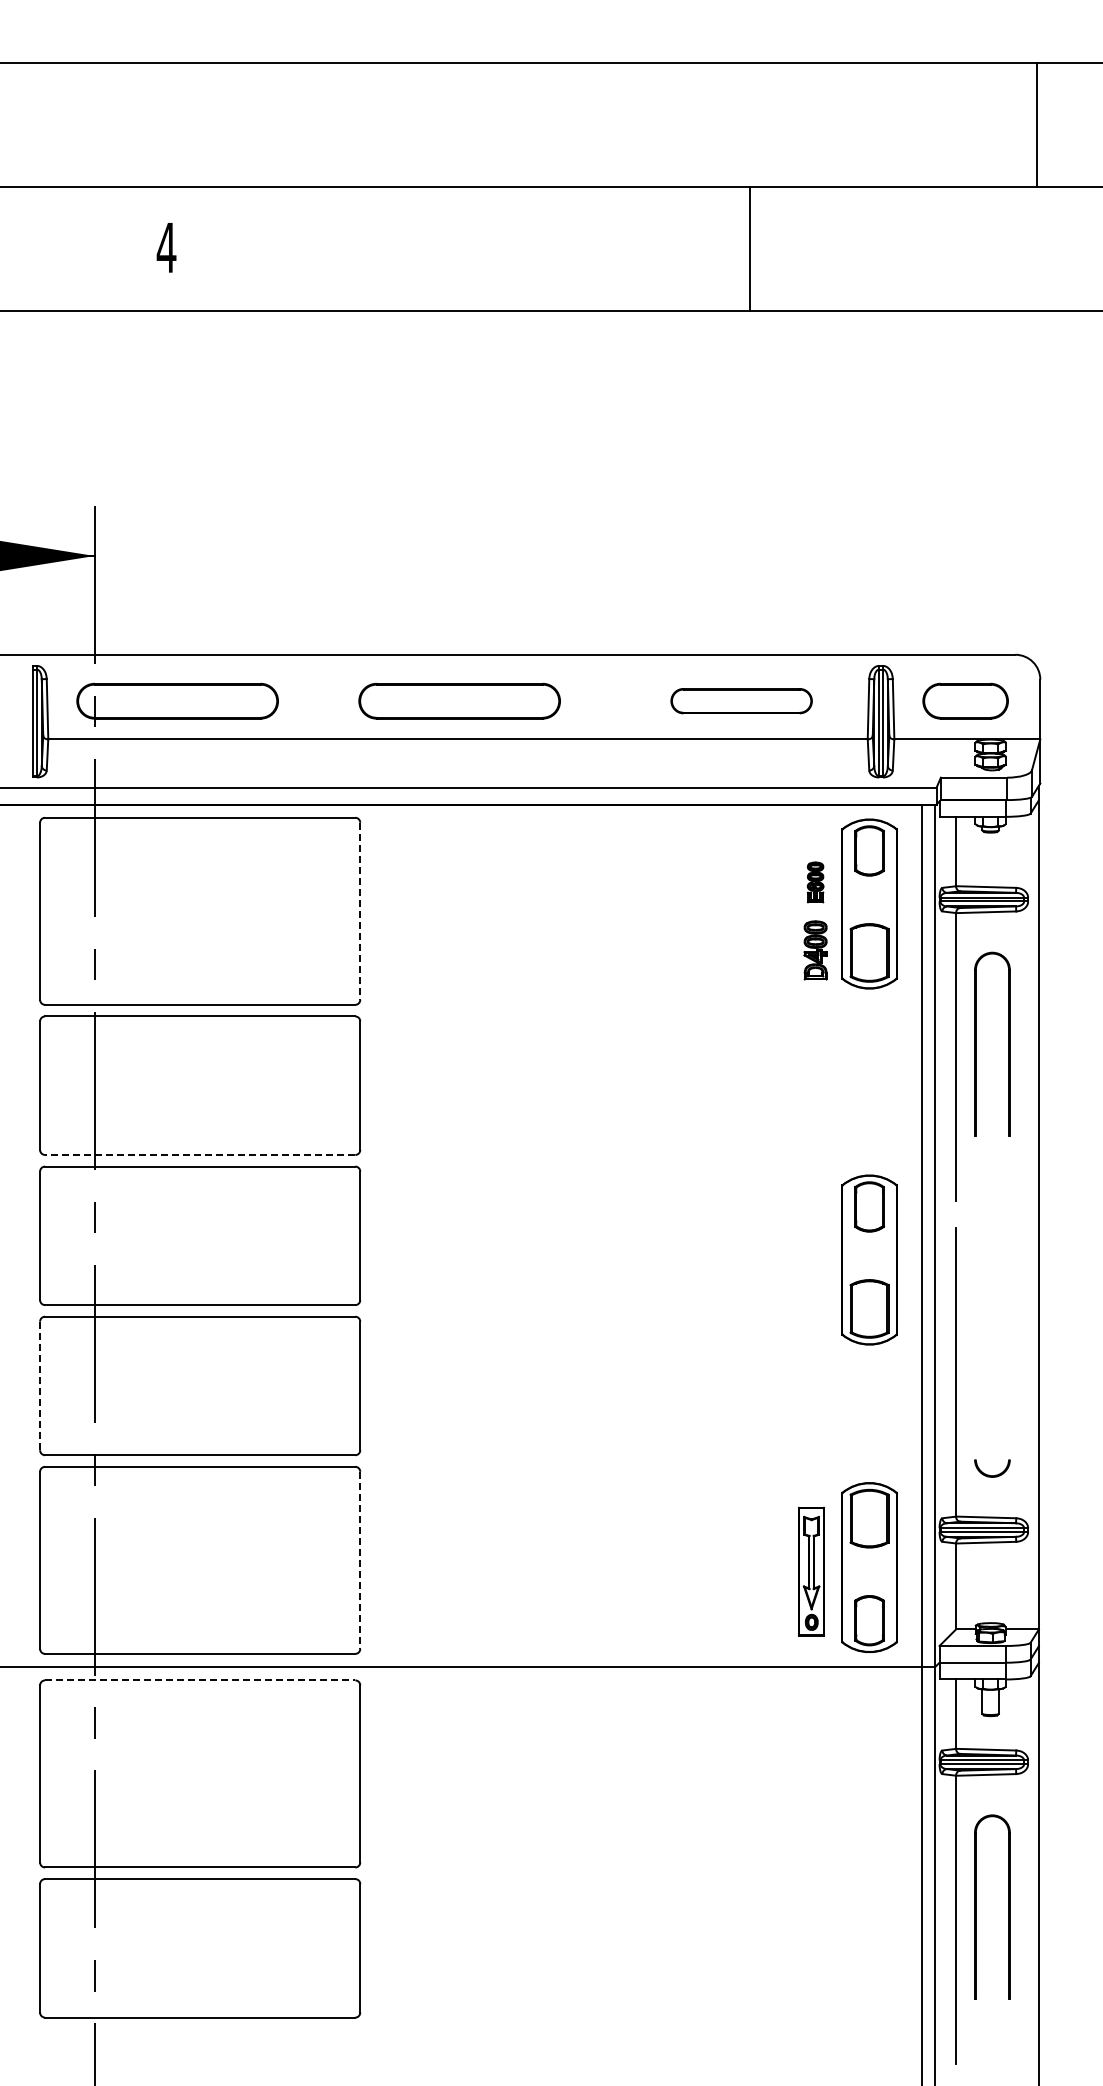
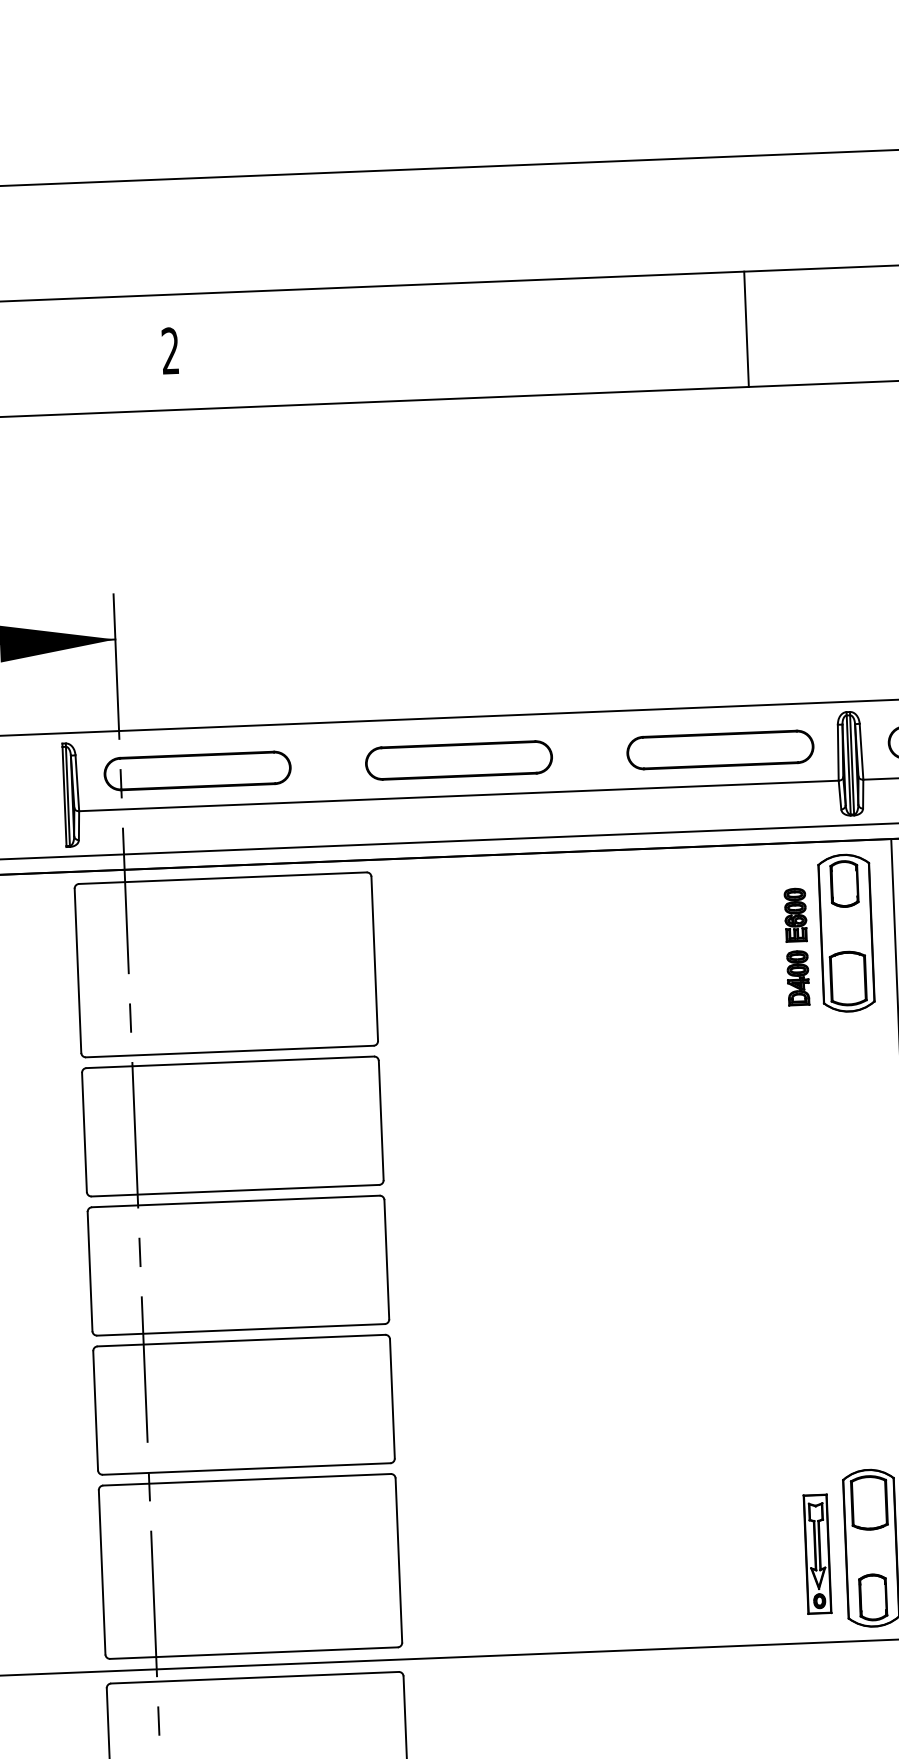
text: (166, 247) -> (170, 350), 4 -> 2
line: (750, 248) -> (746, 328), moved
part: (741, 700) -> (720, 749), size x1.43
part: (815, 882) -> (795, 915), size x1.43
line: (360, 911) -> (374, 959), dashed -> solid
line: (199, 1154) -> (234, 1190), dashed -> solid
part: (869, 1259) -> (859, 1262), removed
line: (40, 1385) -> (96, 1410), dashed -> solid
line: (360, 1560) -> (399, 1560), dashed -> solid
line: (200, 1680) -> (255, 1677), dashed -> solid

